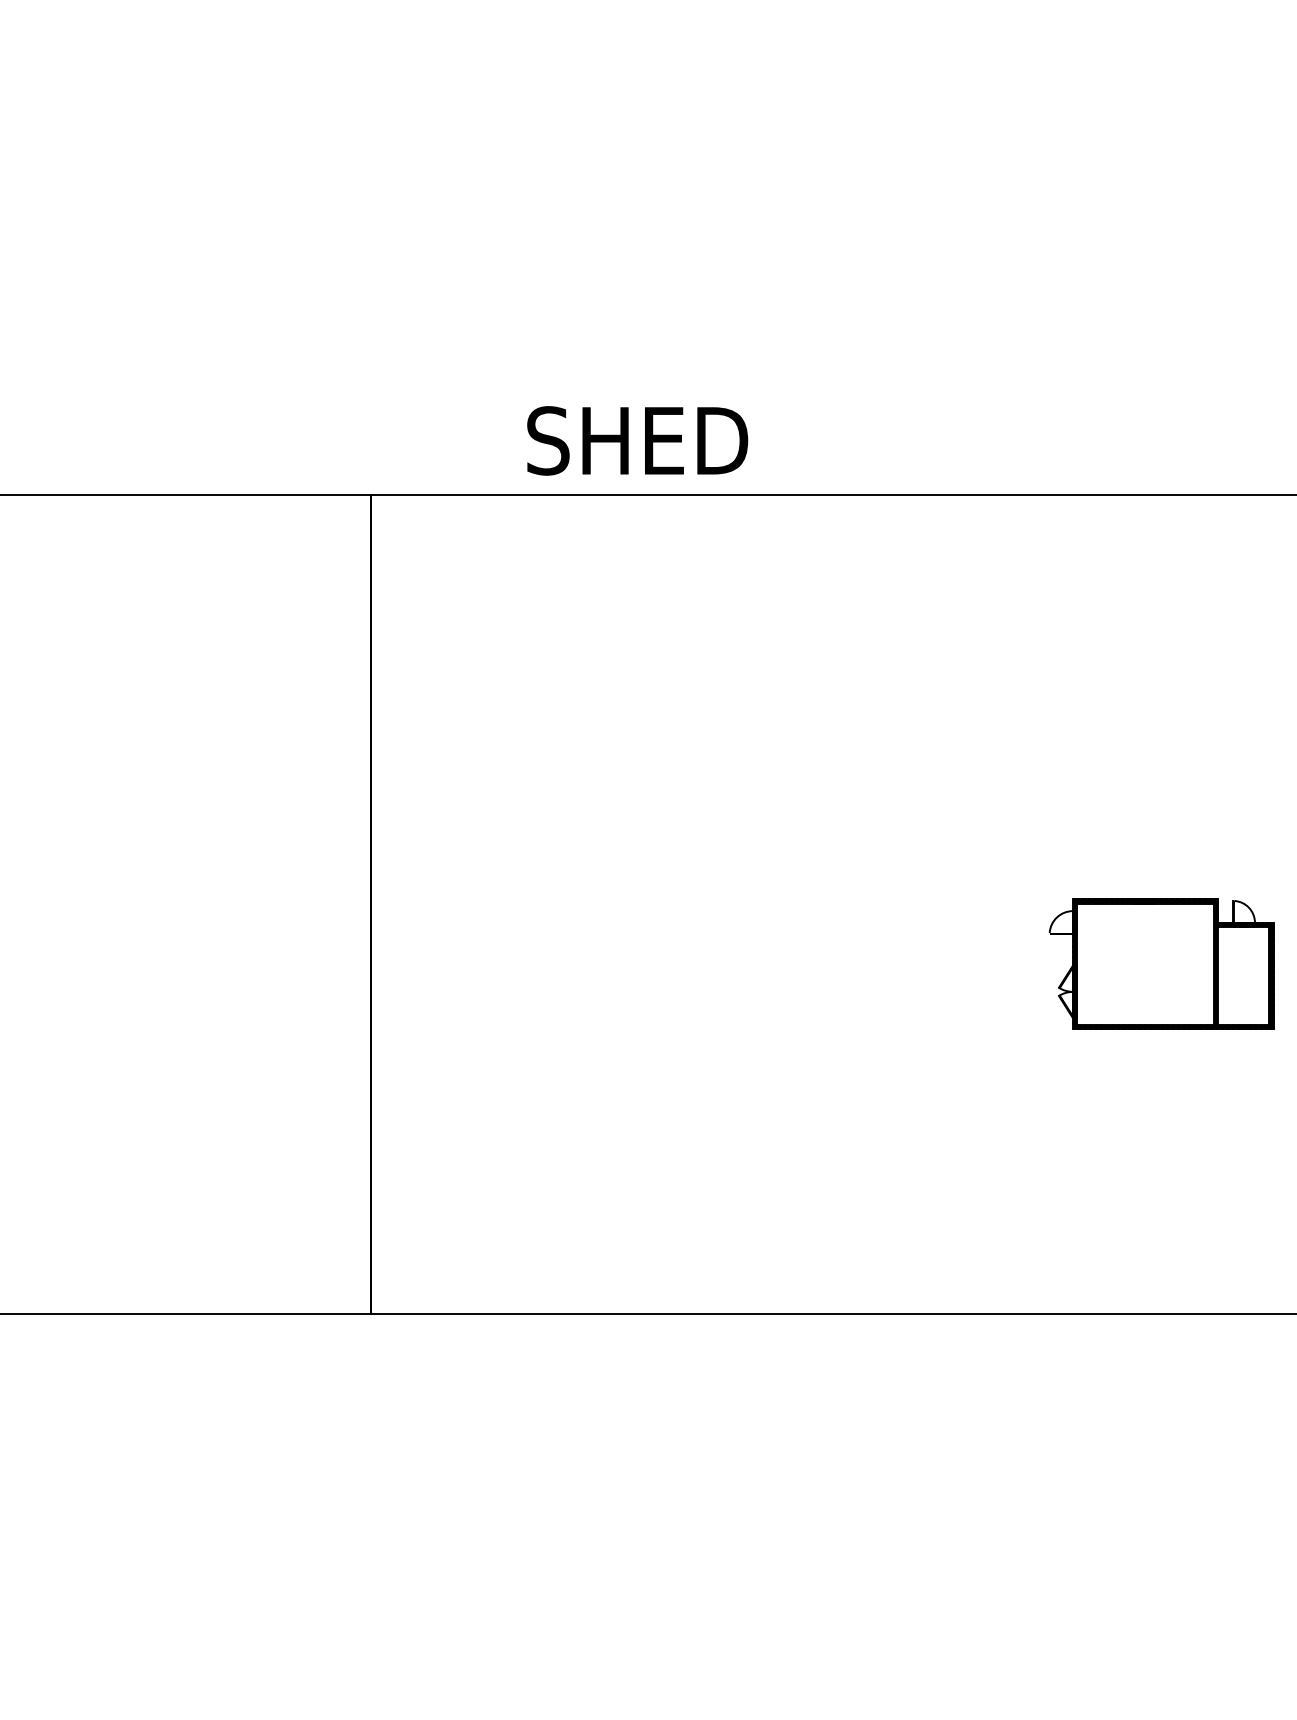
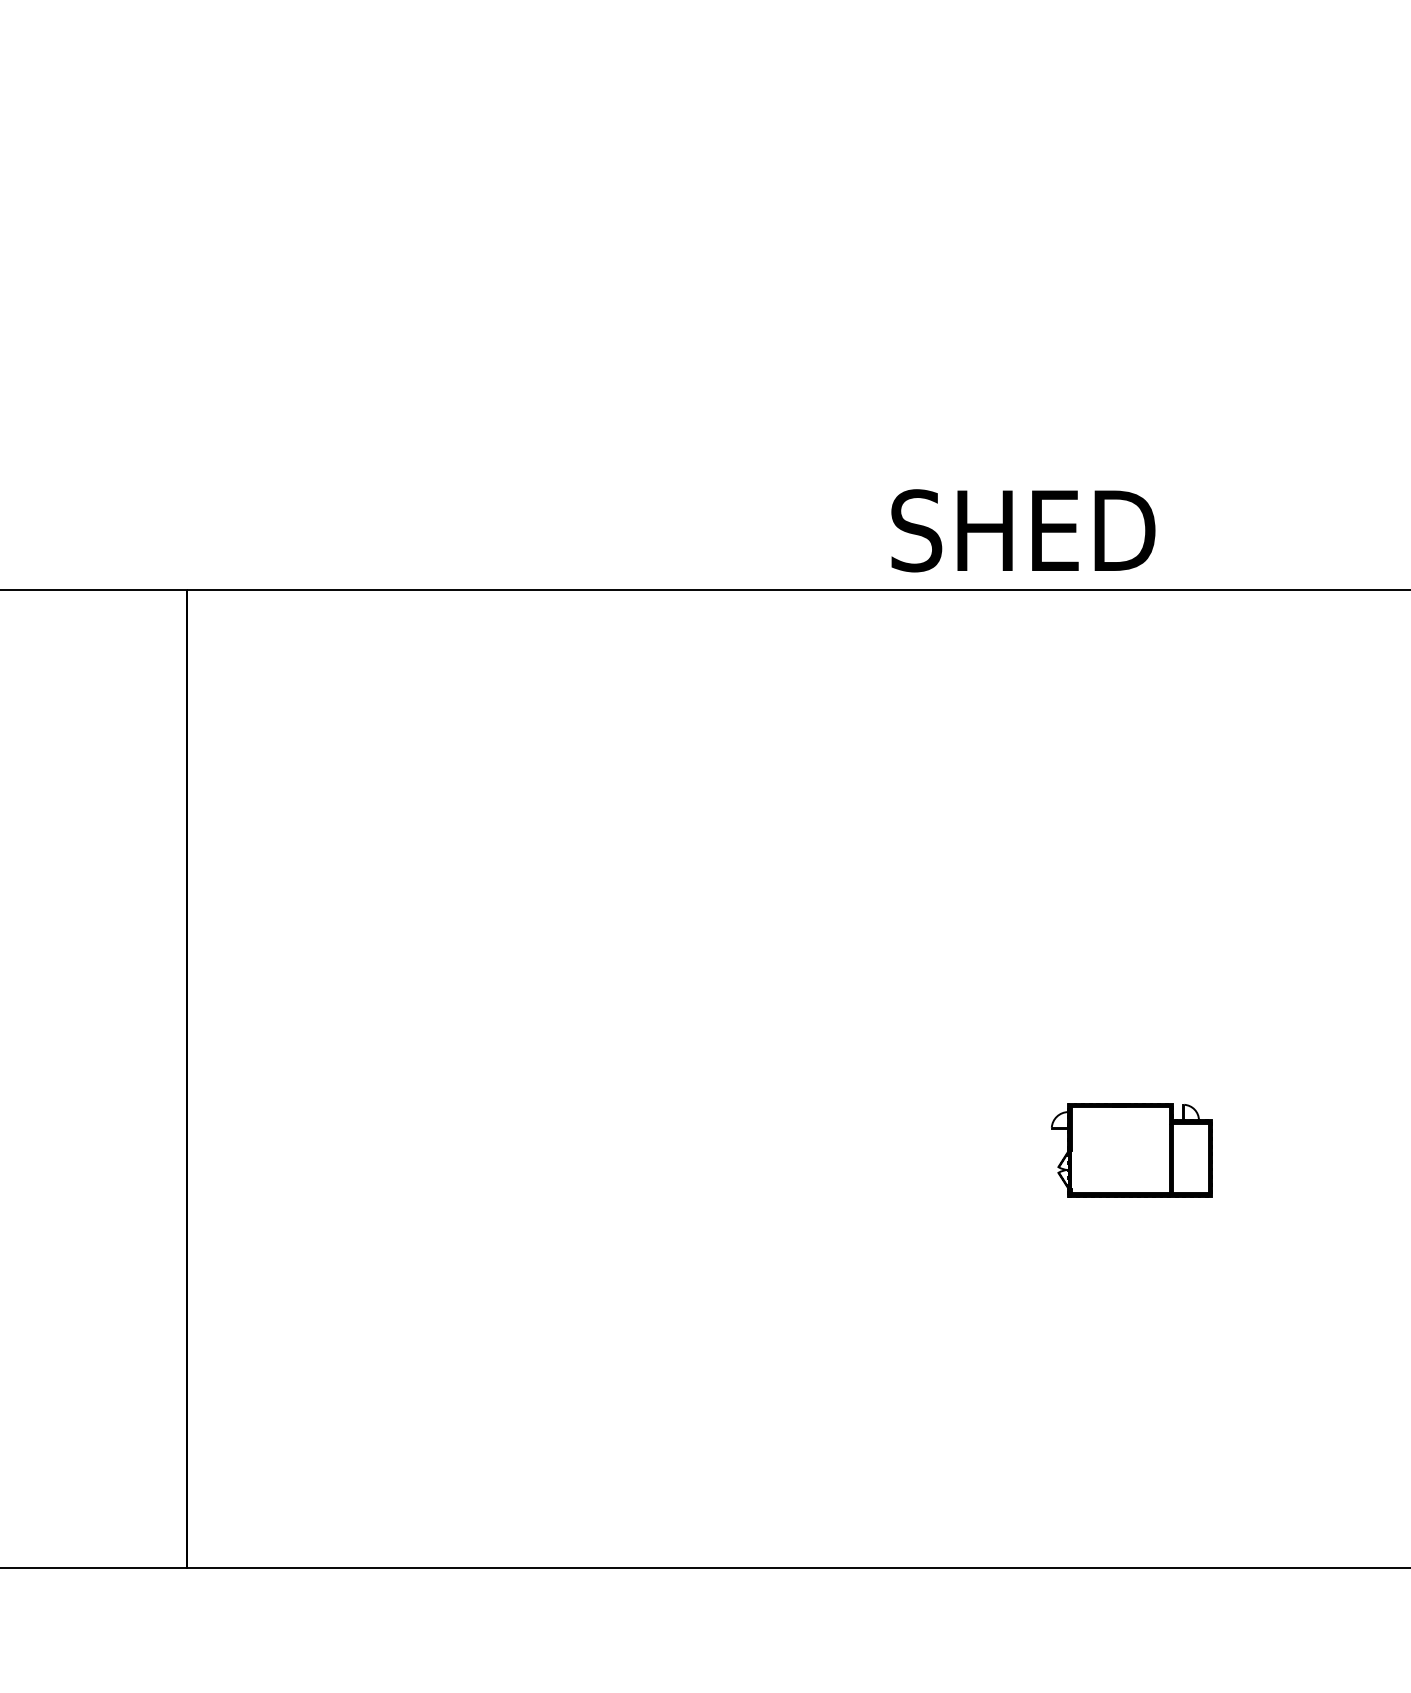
text: (637, 440) -> (1023, 530), moved
part: (1161, 963) -> (1131, 1149), size x0.6

